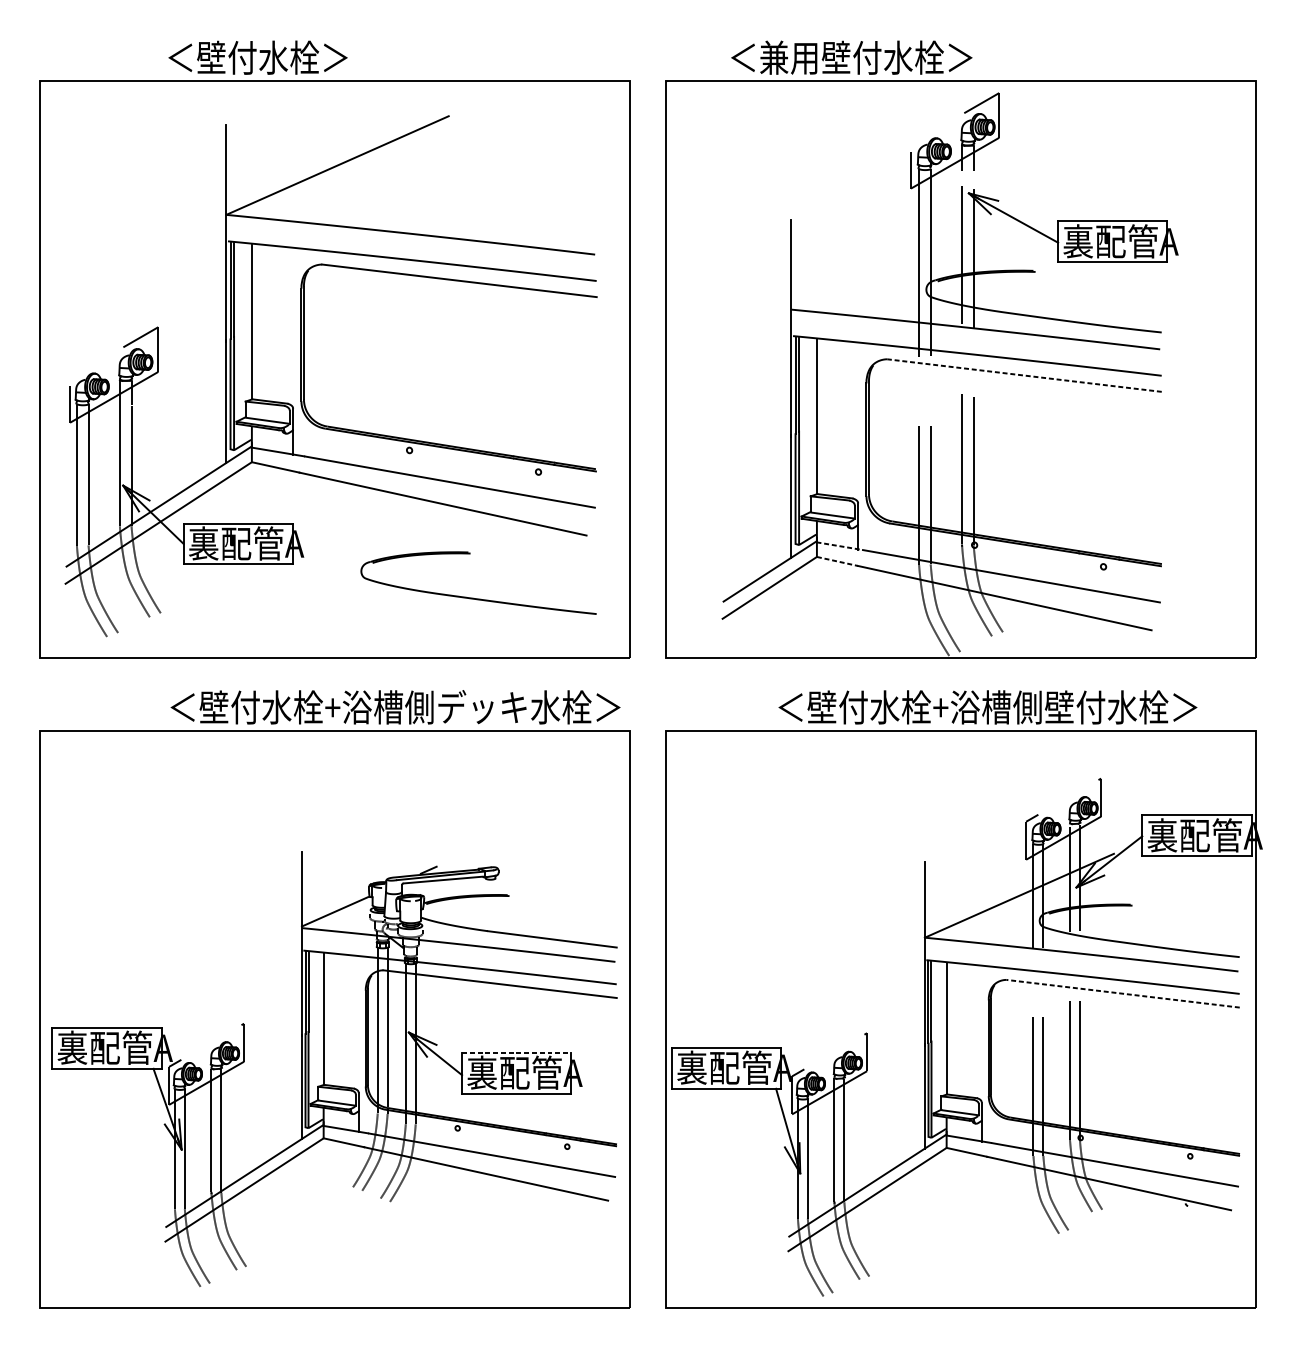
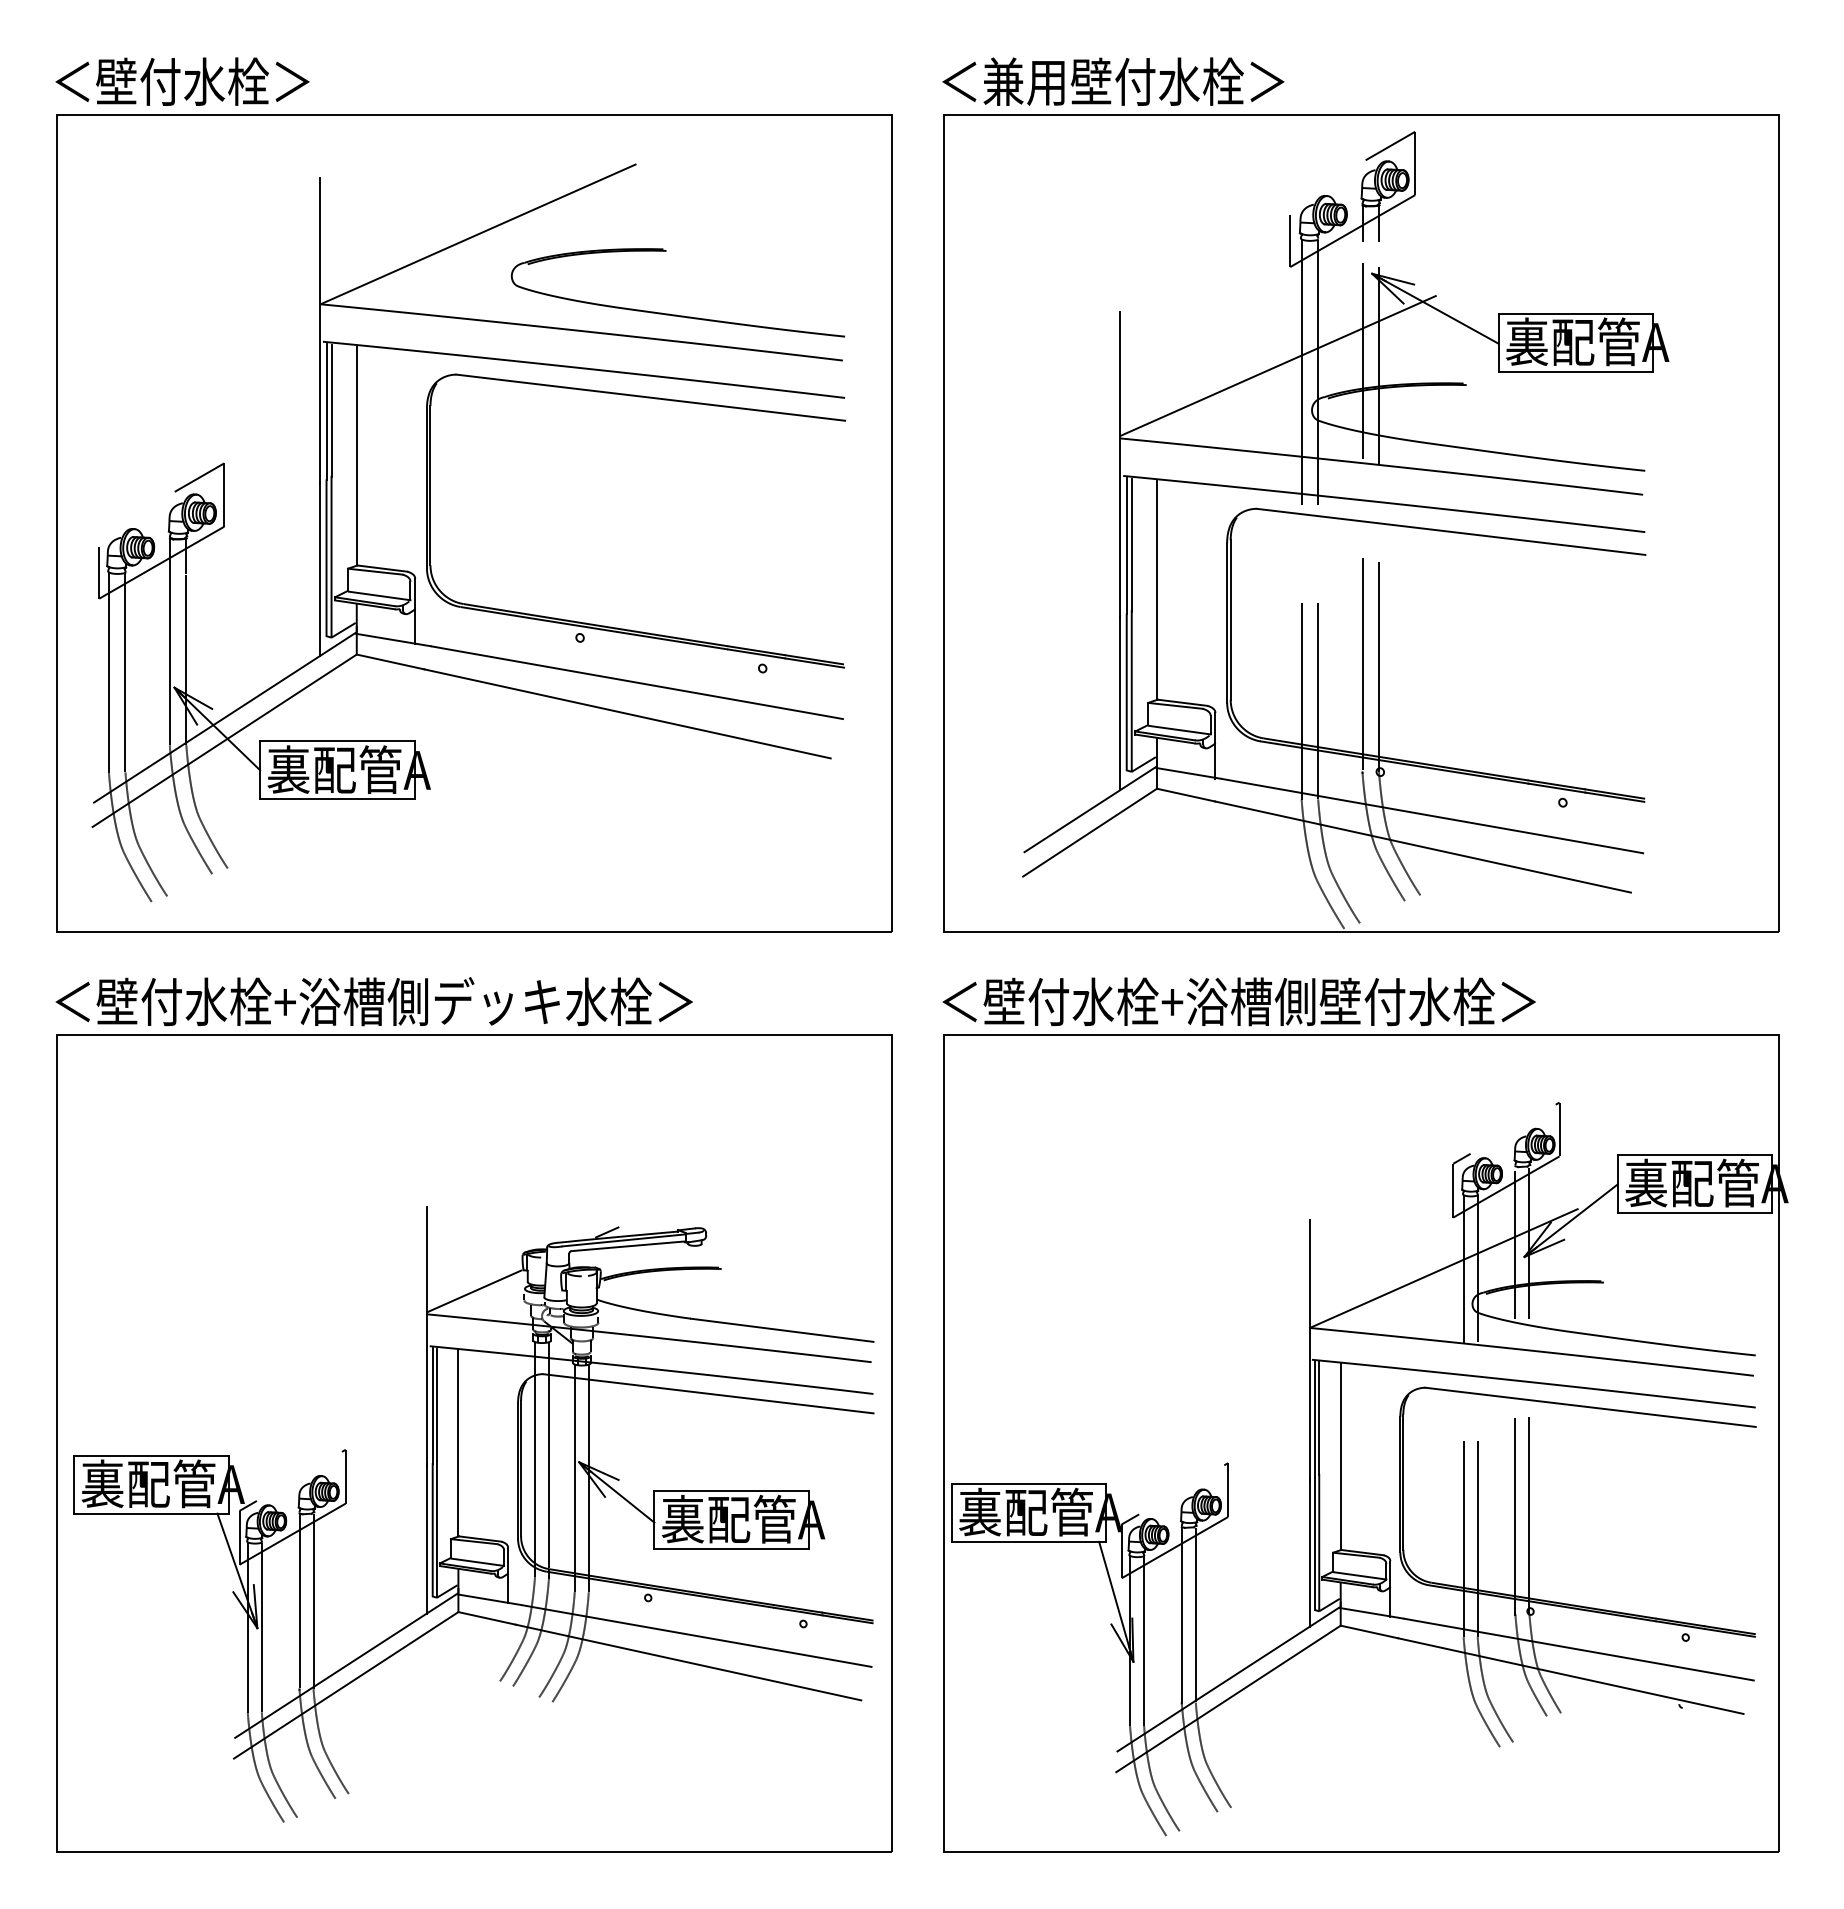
text: (258, 57) -> (182, 81), moved
text: (851, 57) -> (1113, 81), moved
line: (902, 258) -> (1277, 365), added
line: (1024, 375) -> (1451, 531), dashed -> solid
line: (839, 546) -> (1188, 773), dashed -> solid
line: (837, 561) -> (1186, 795), dashed -> solid
part: (477, 598) -> (676, 314), moved
text: (395, 707) -> (373, 1001), moved
text: (987, 707) -> (1238, 1001), moved
line: (1123, 993) -> (1590, 1407), dashed -> solid
line: (517, 1053) -> (732, 1491), dashed -> solid

